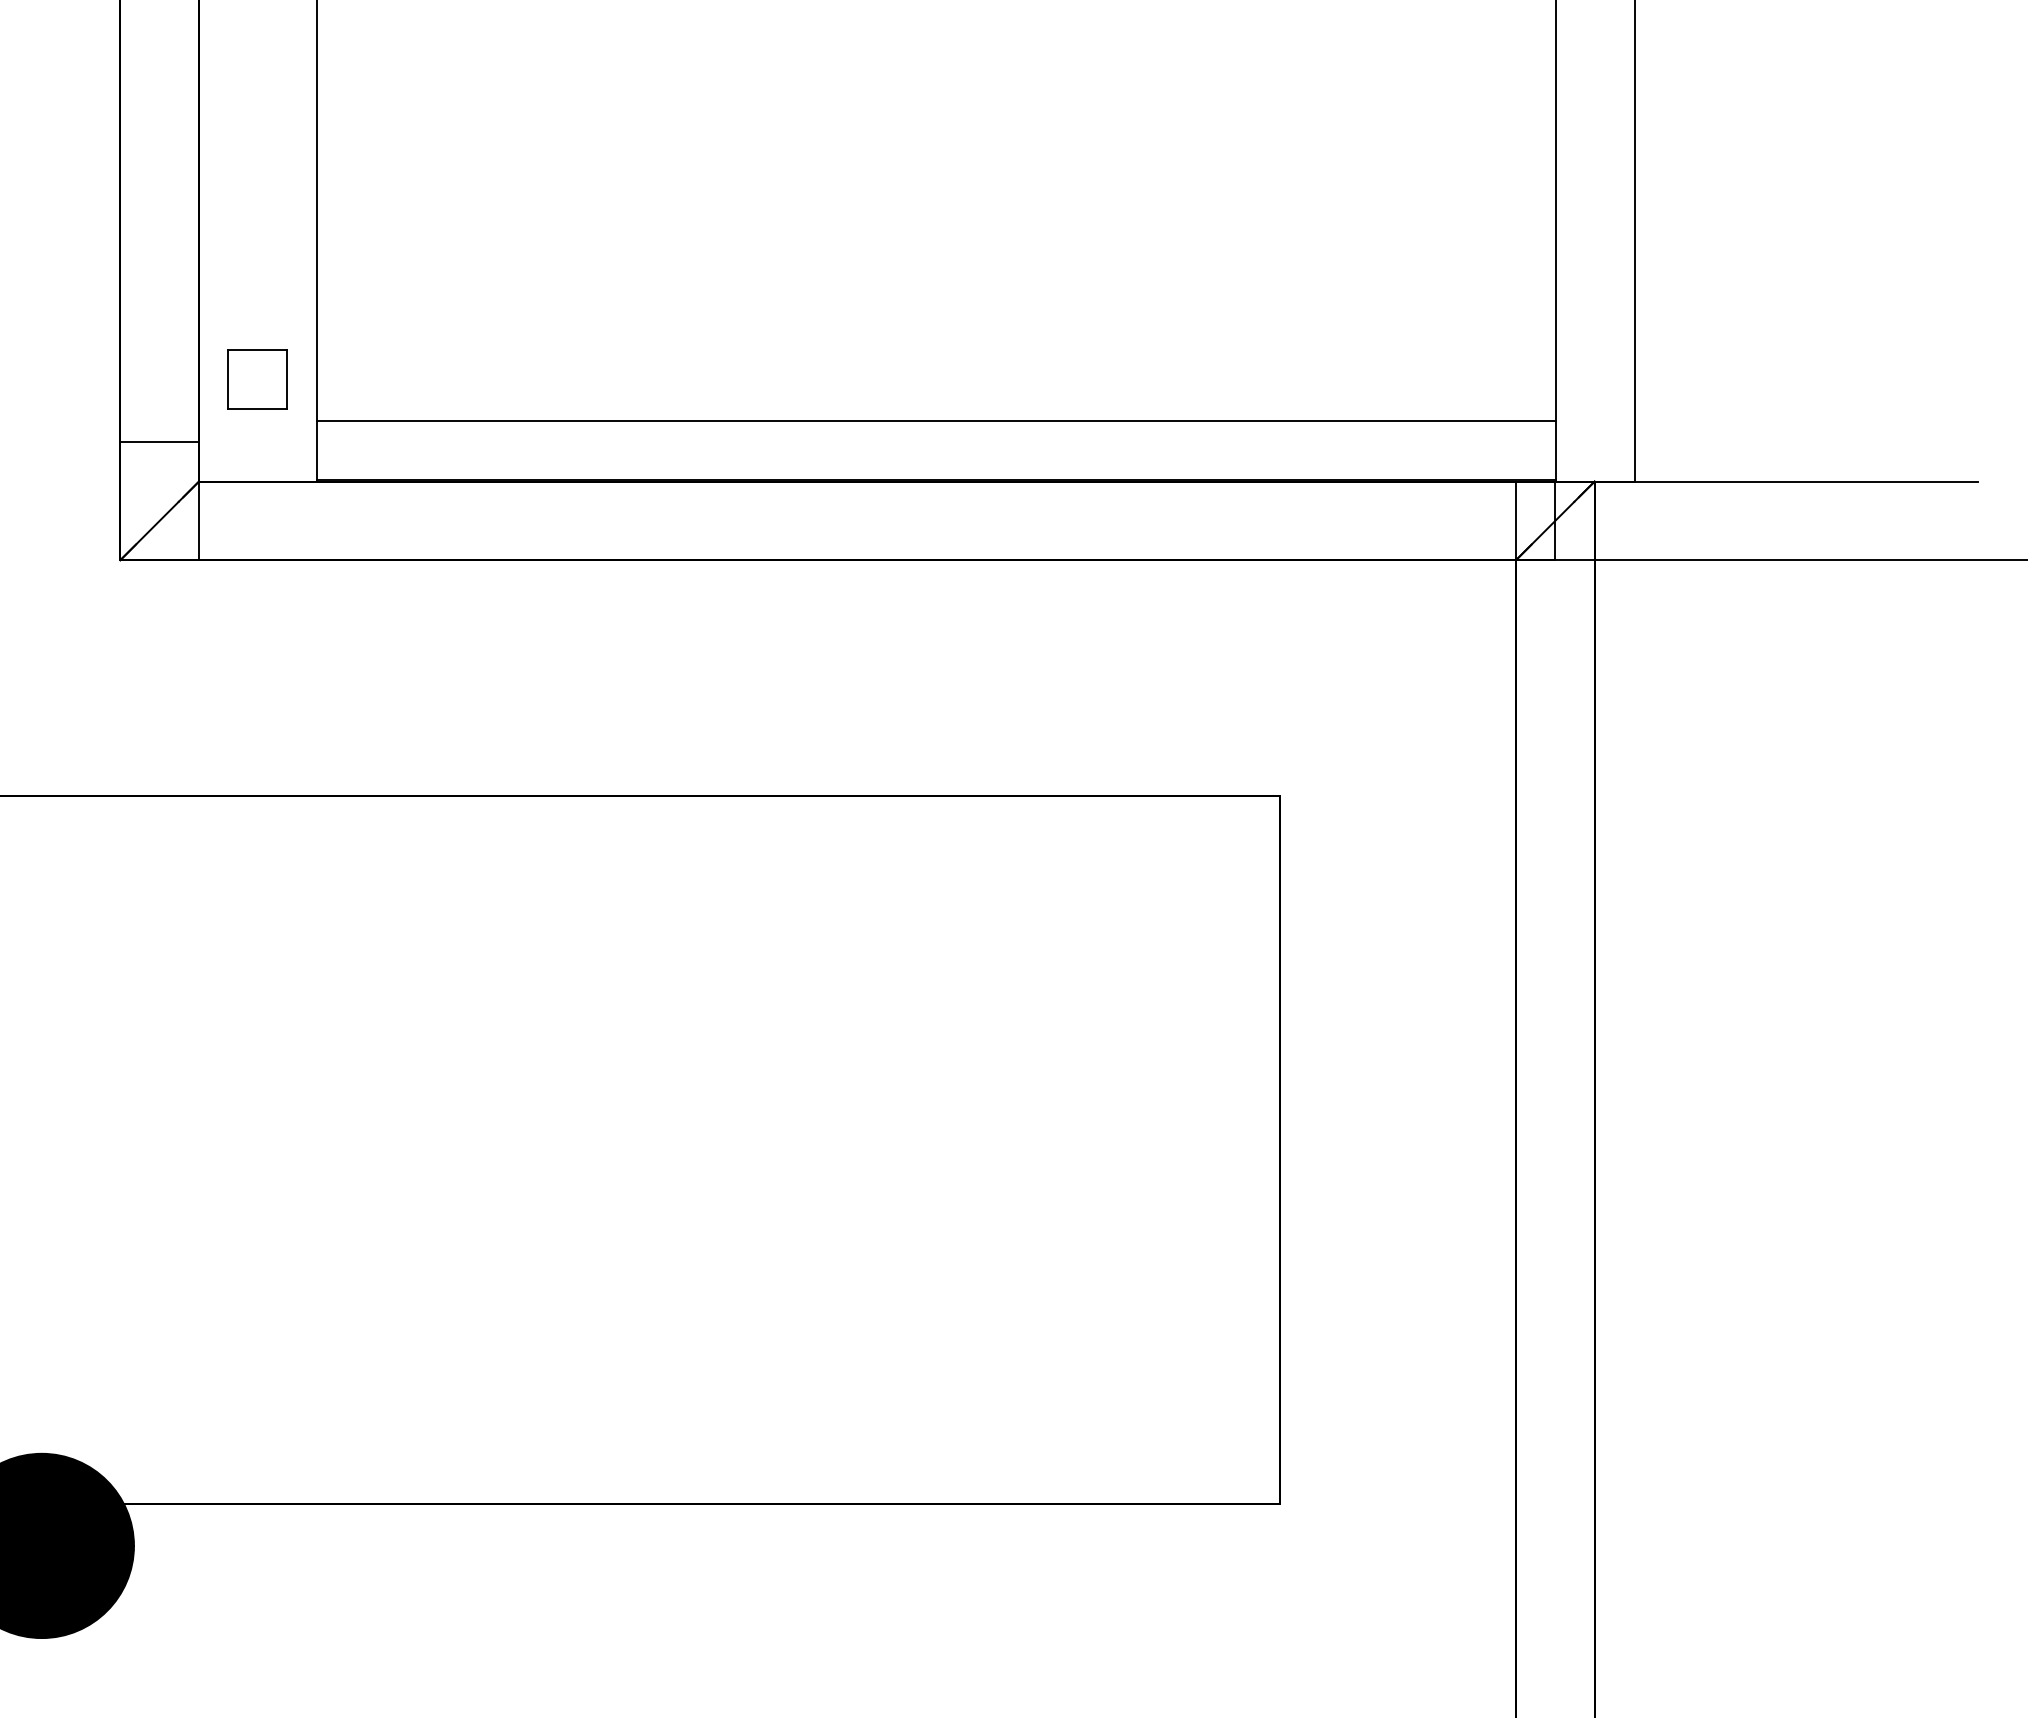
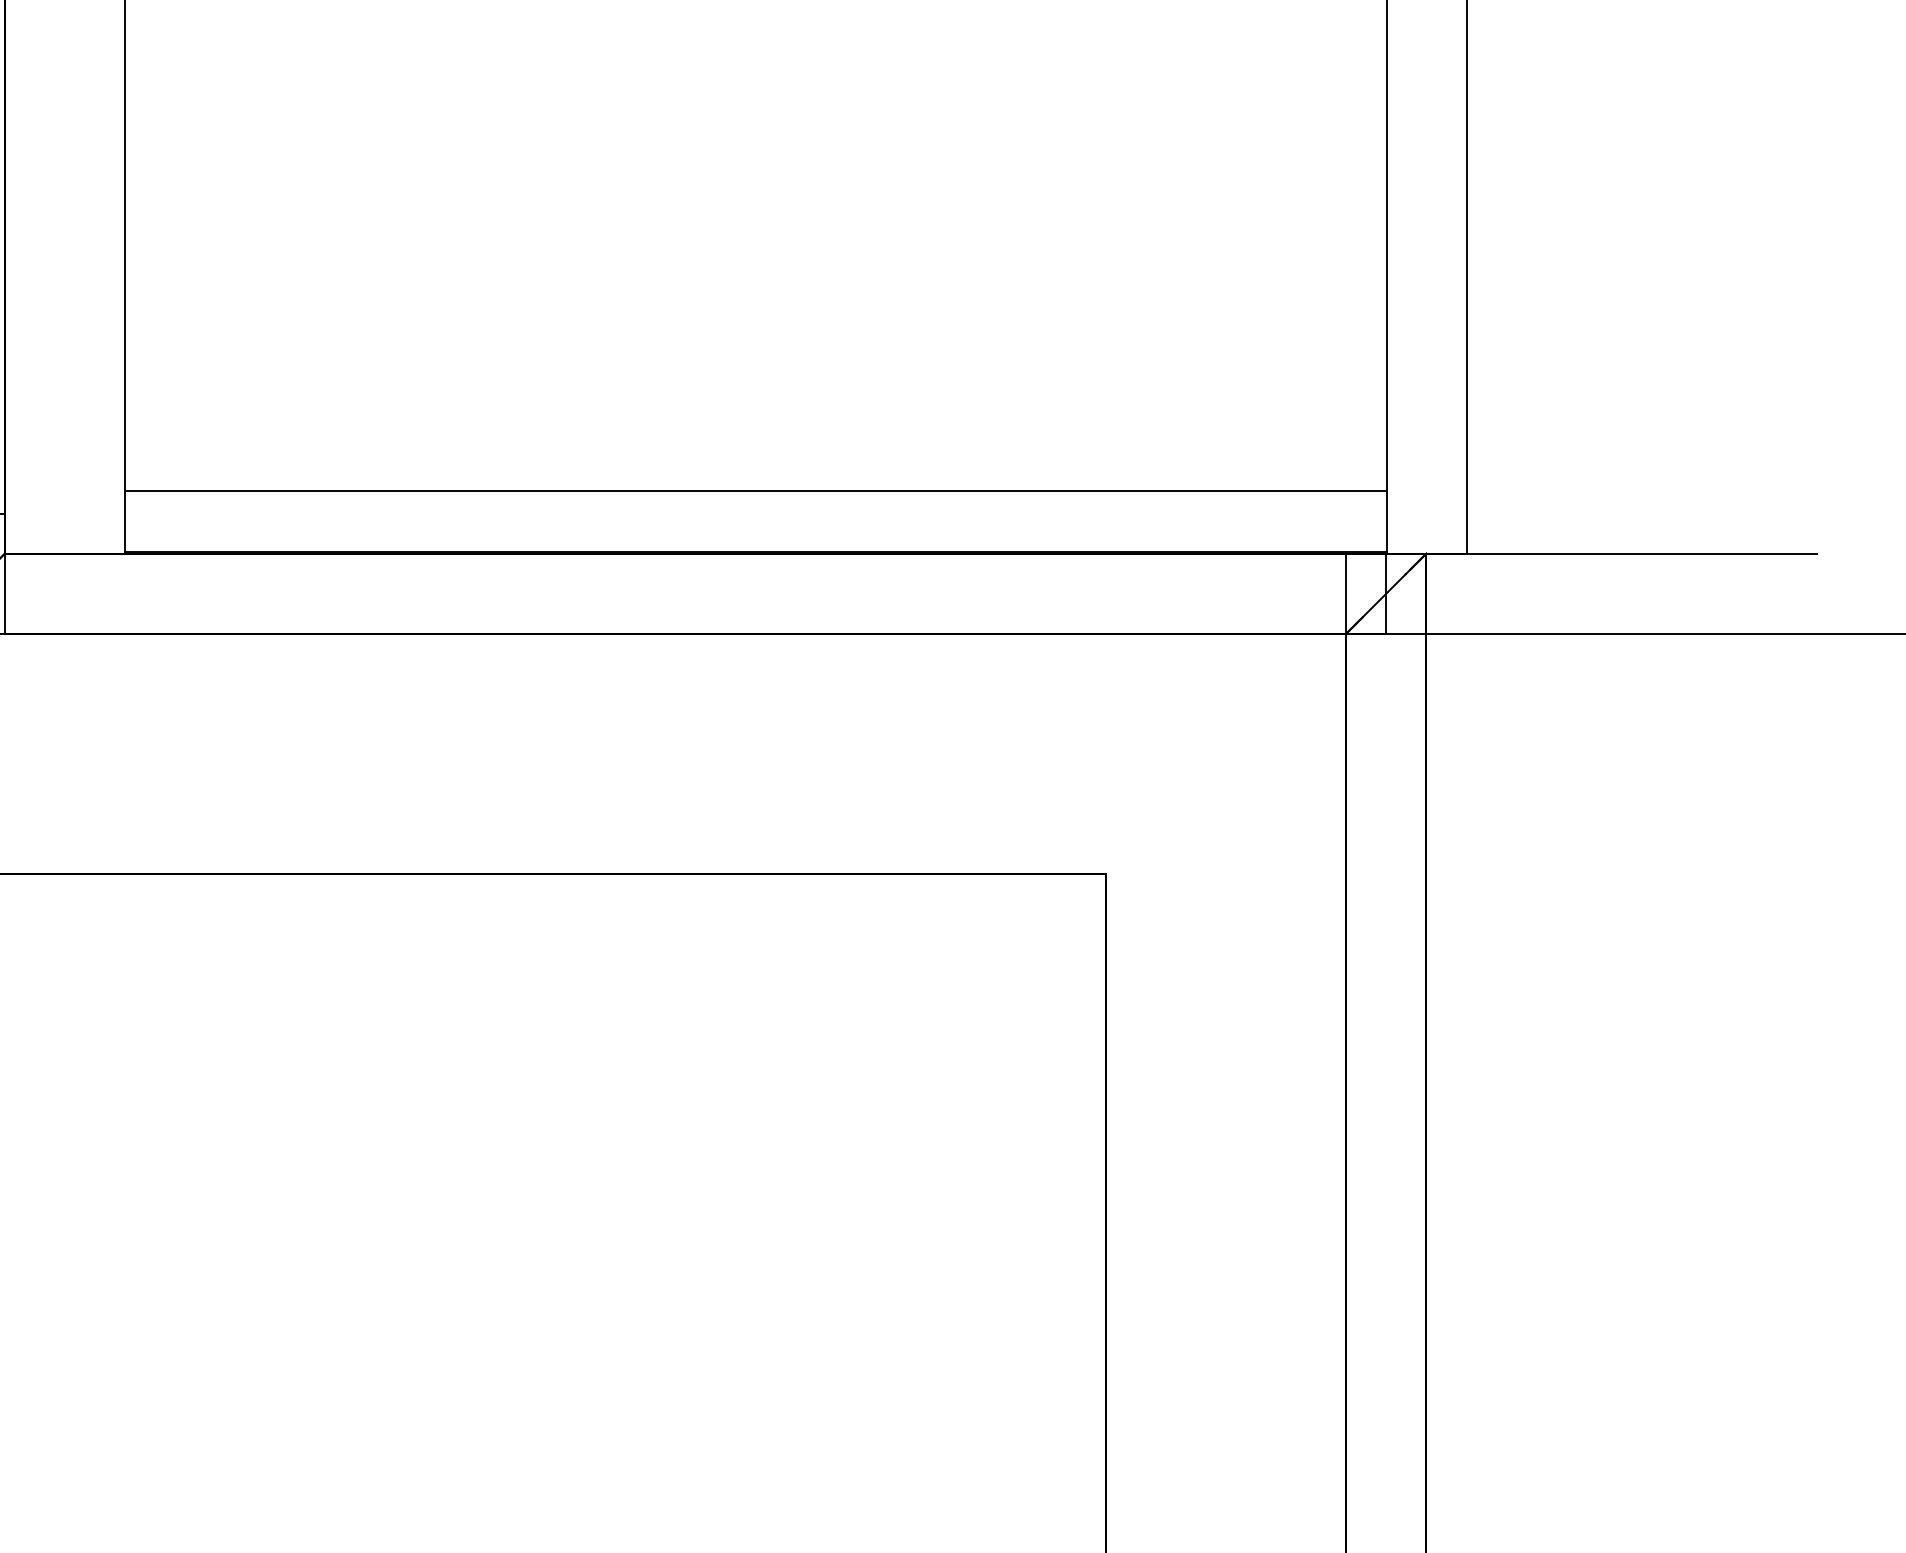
part: (257, 379) -> (64, 449), removed

